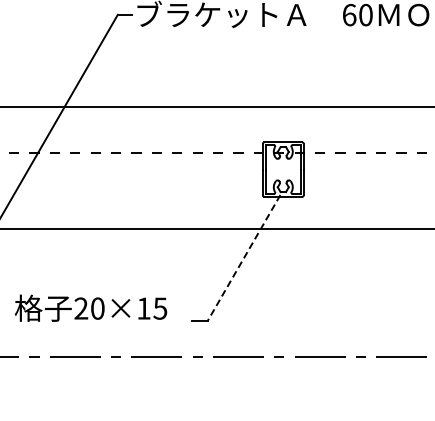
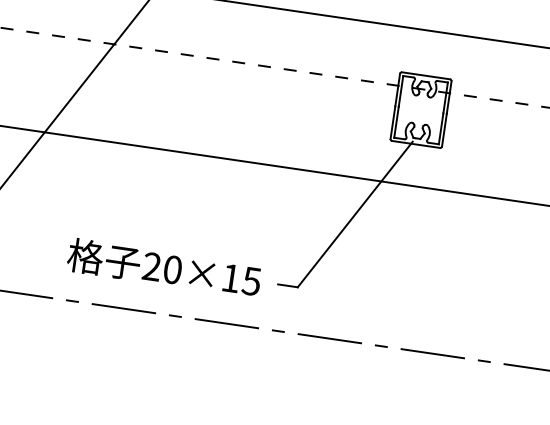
line: (244, 258) -> (355, 215), dashed -> solid
text: (90, 307) -> (163, 267), moved

